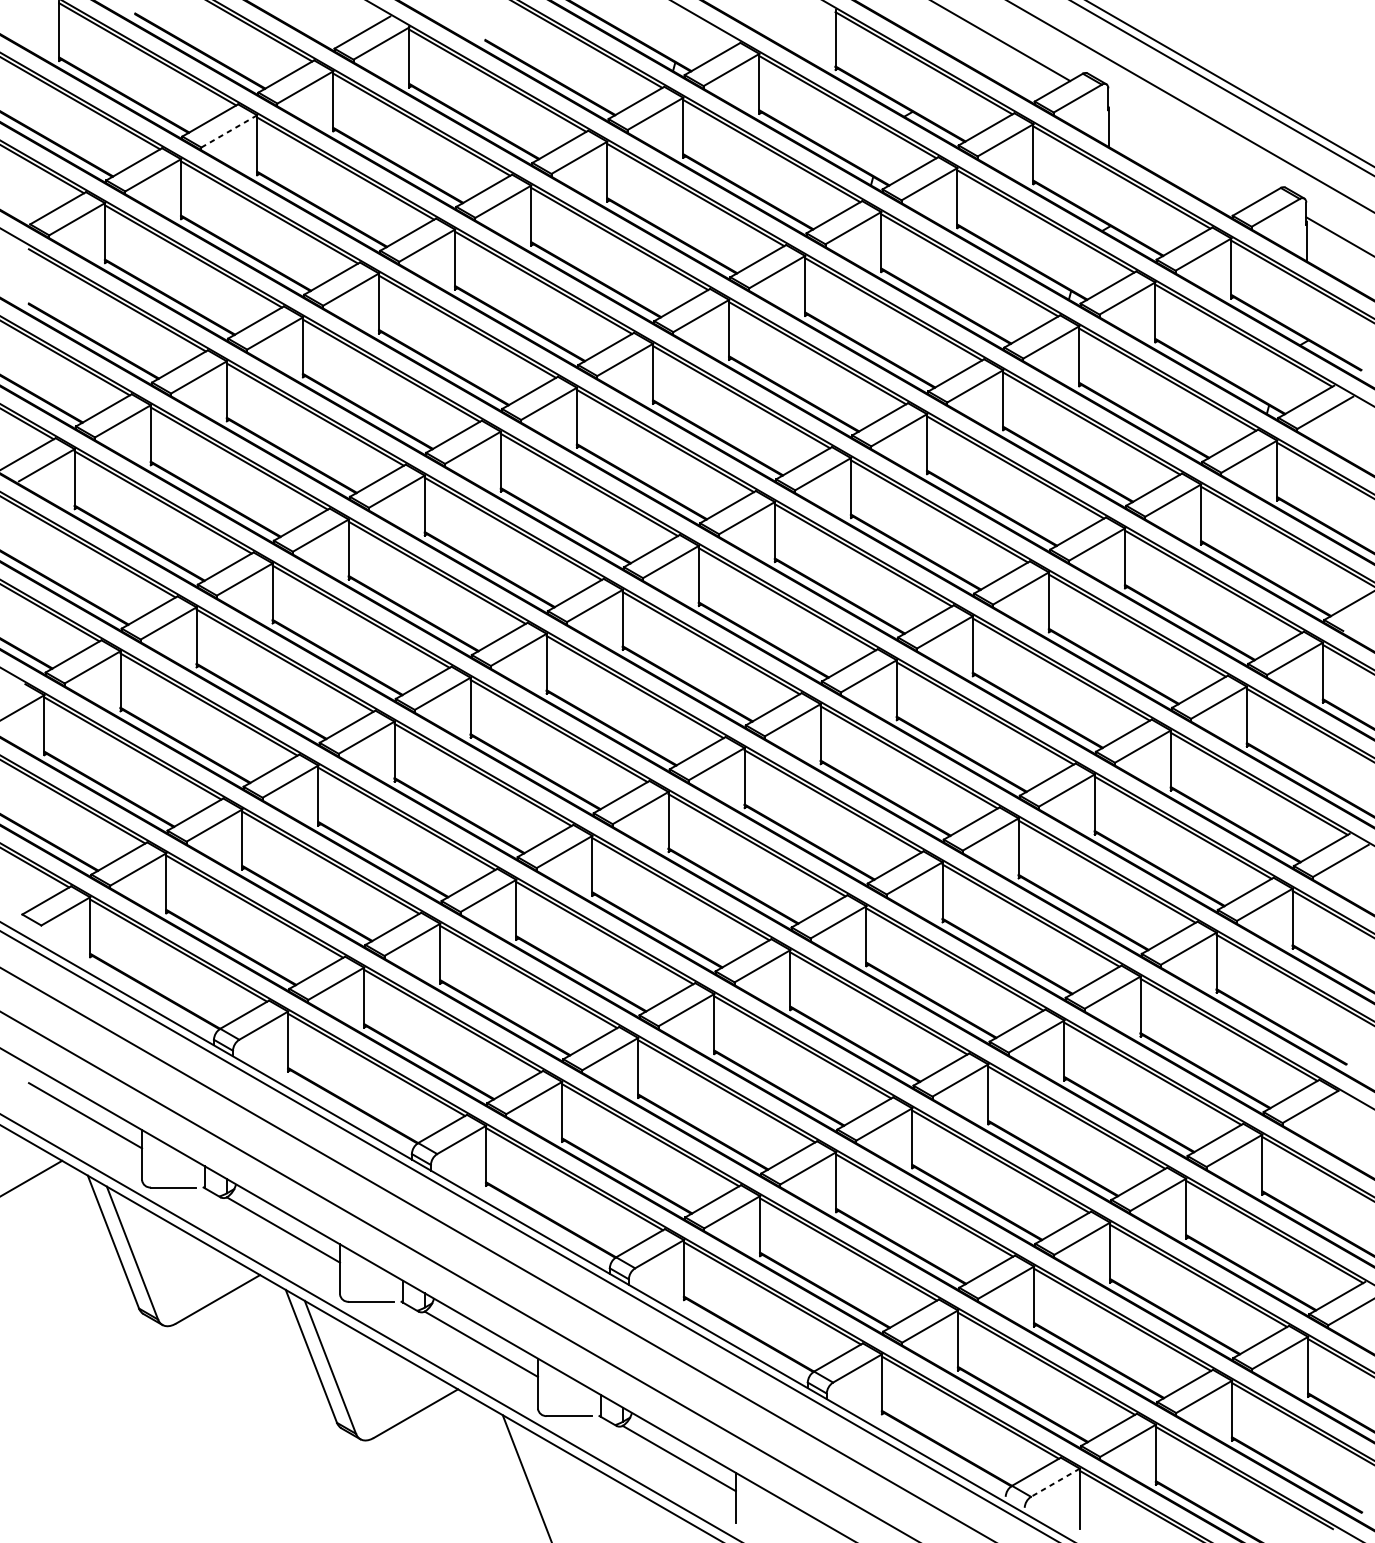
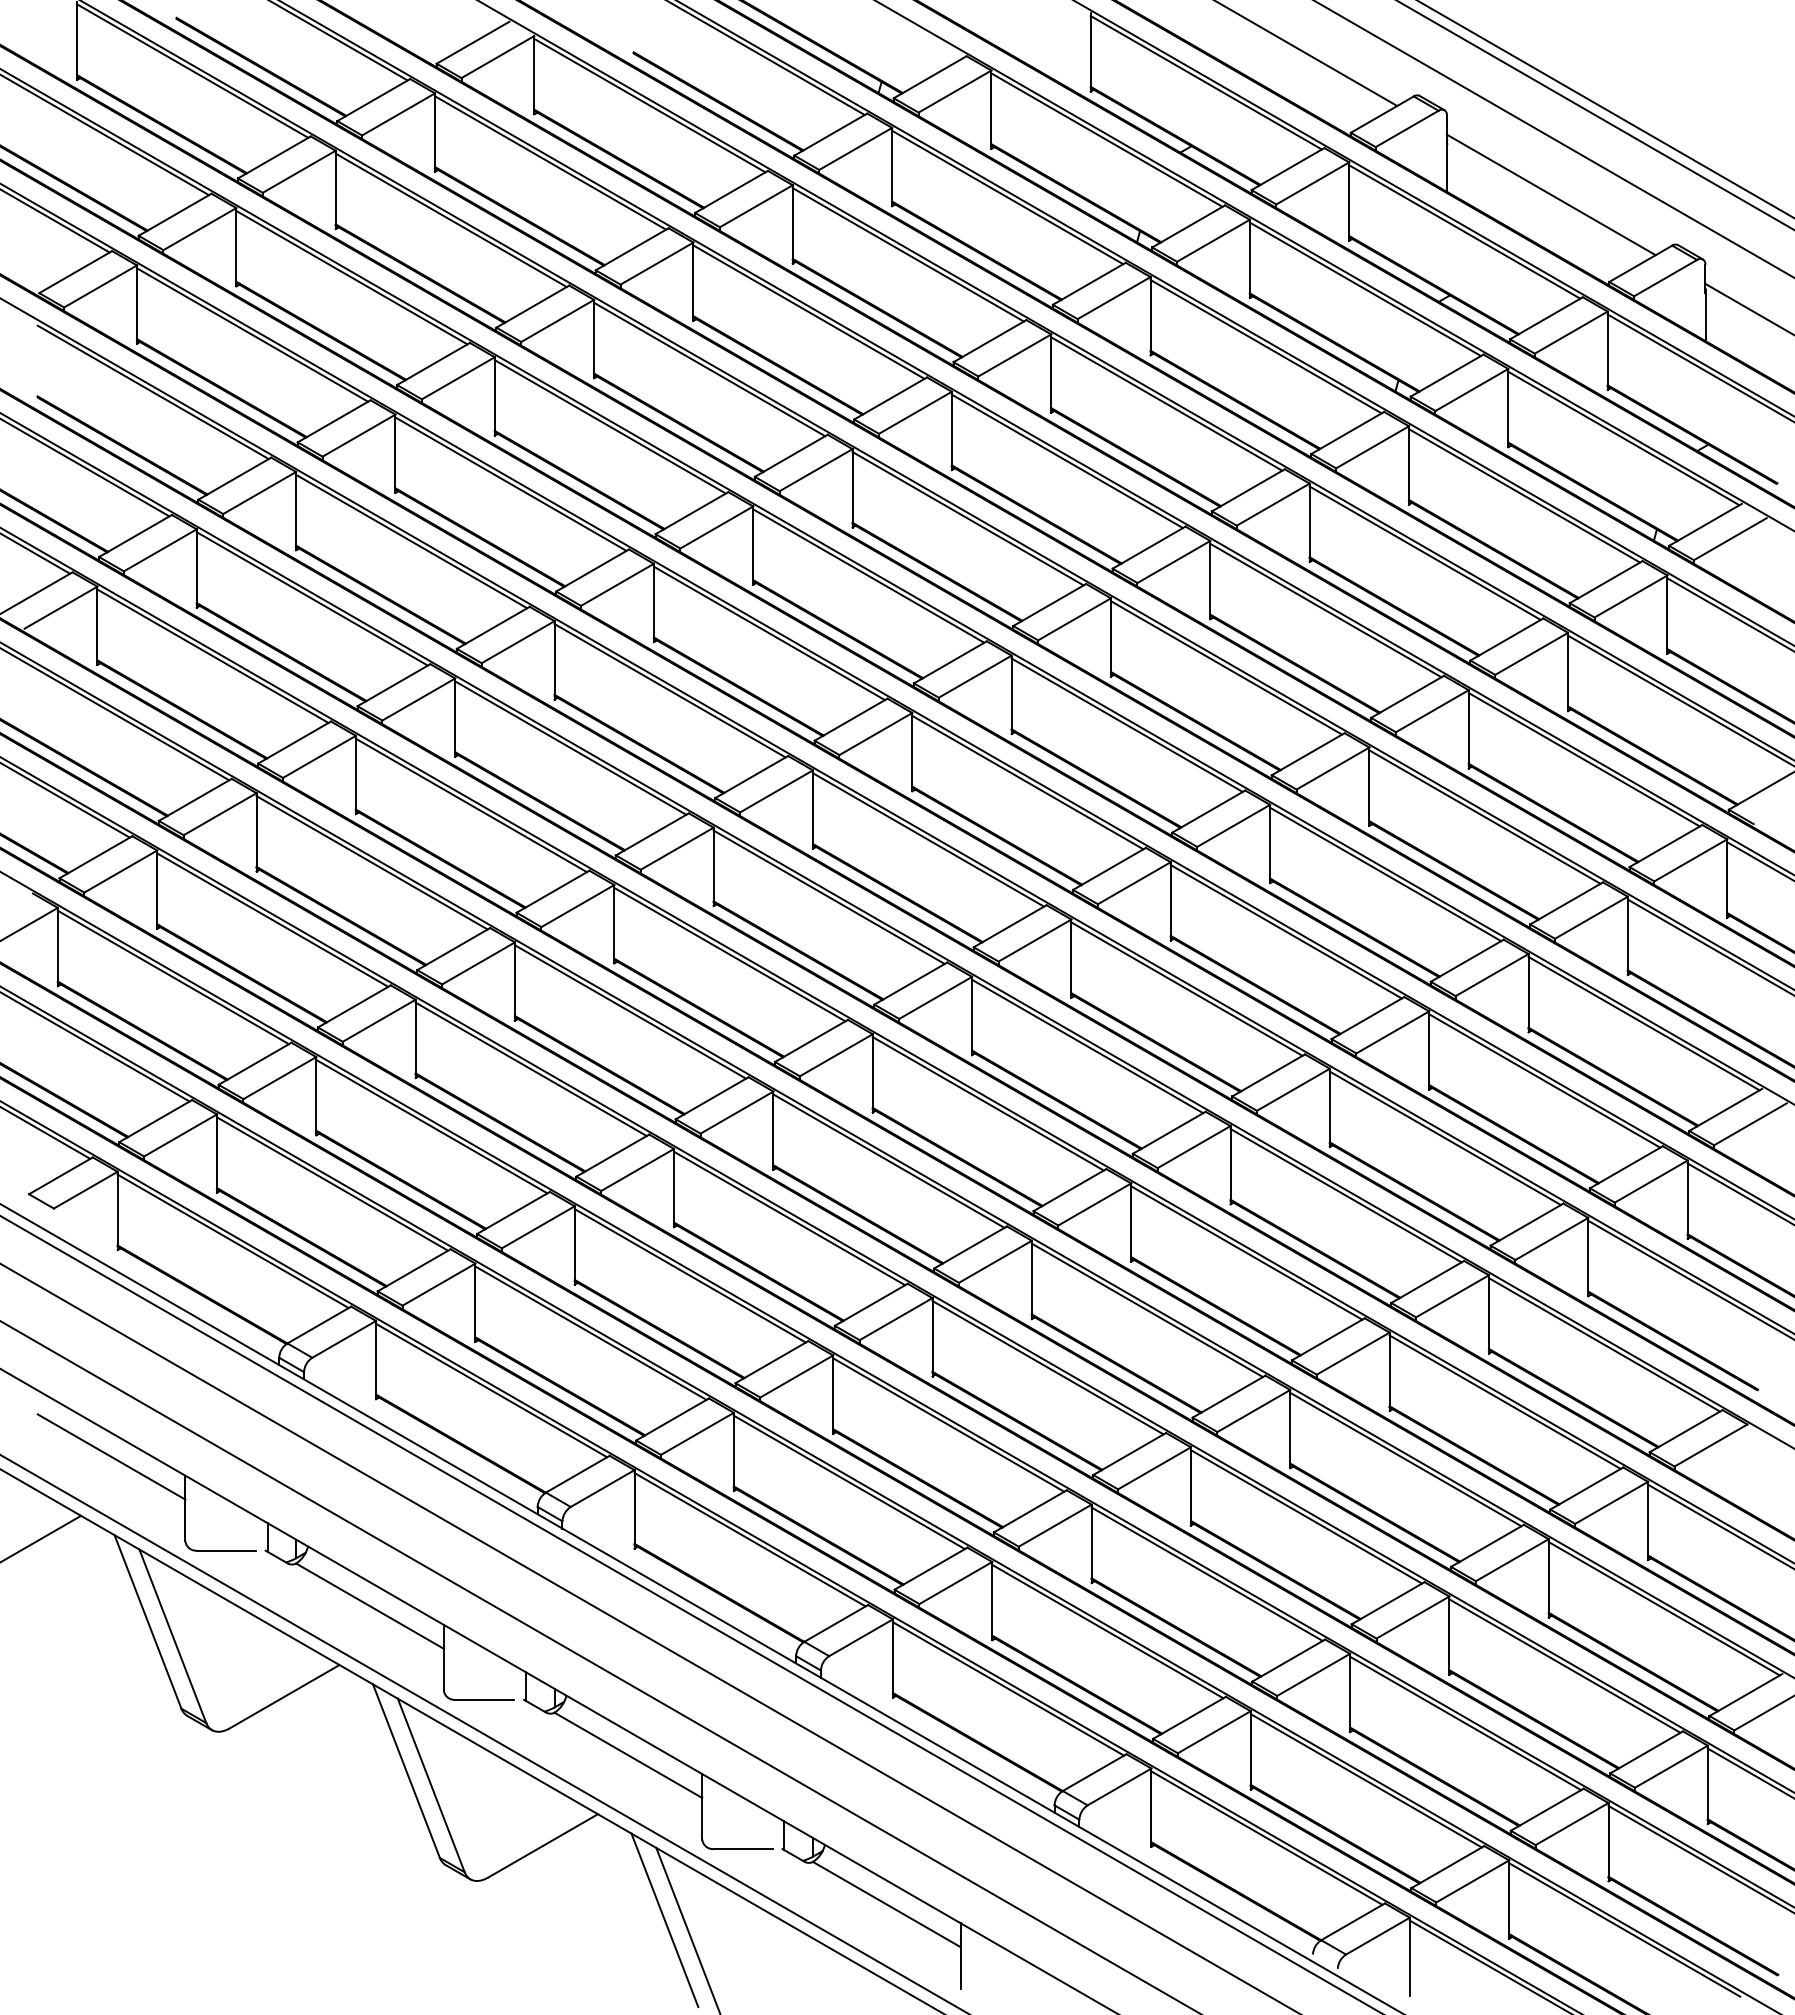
line: (228, 131) -> (298, 172), dashed -> solid
line: (1187, 148) -> (1550, 194), added
line: (509, 1470) -> (664, 1920), added
line: (1055, 1483) -> (1377, 1936), dashed -> solid

